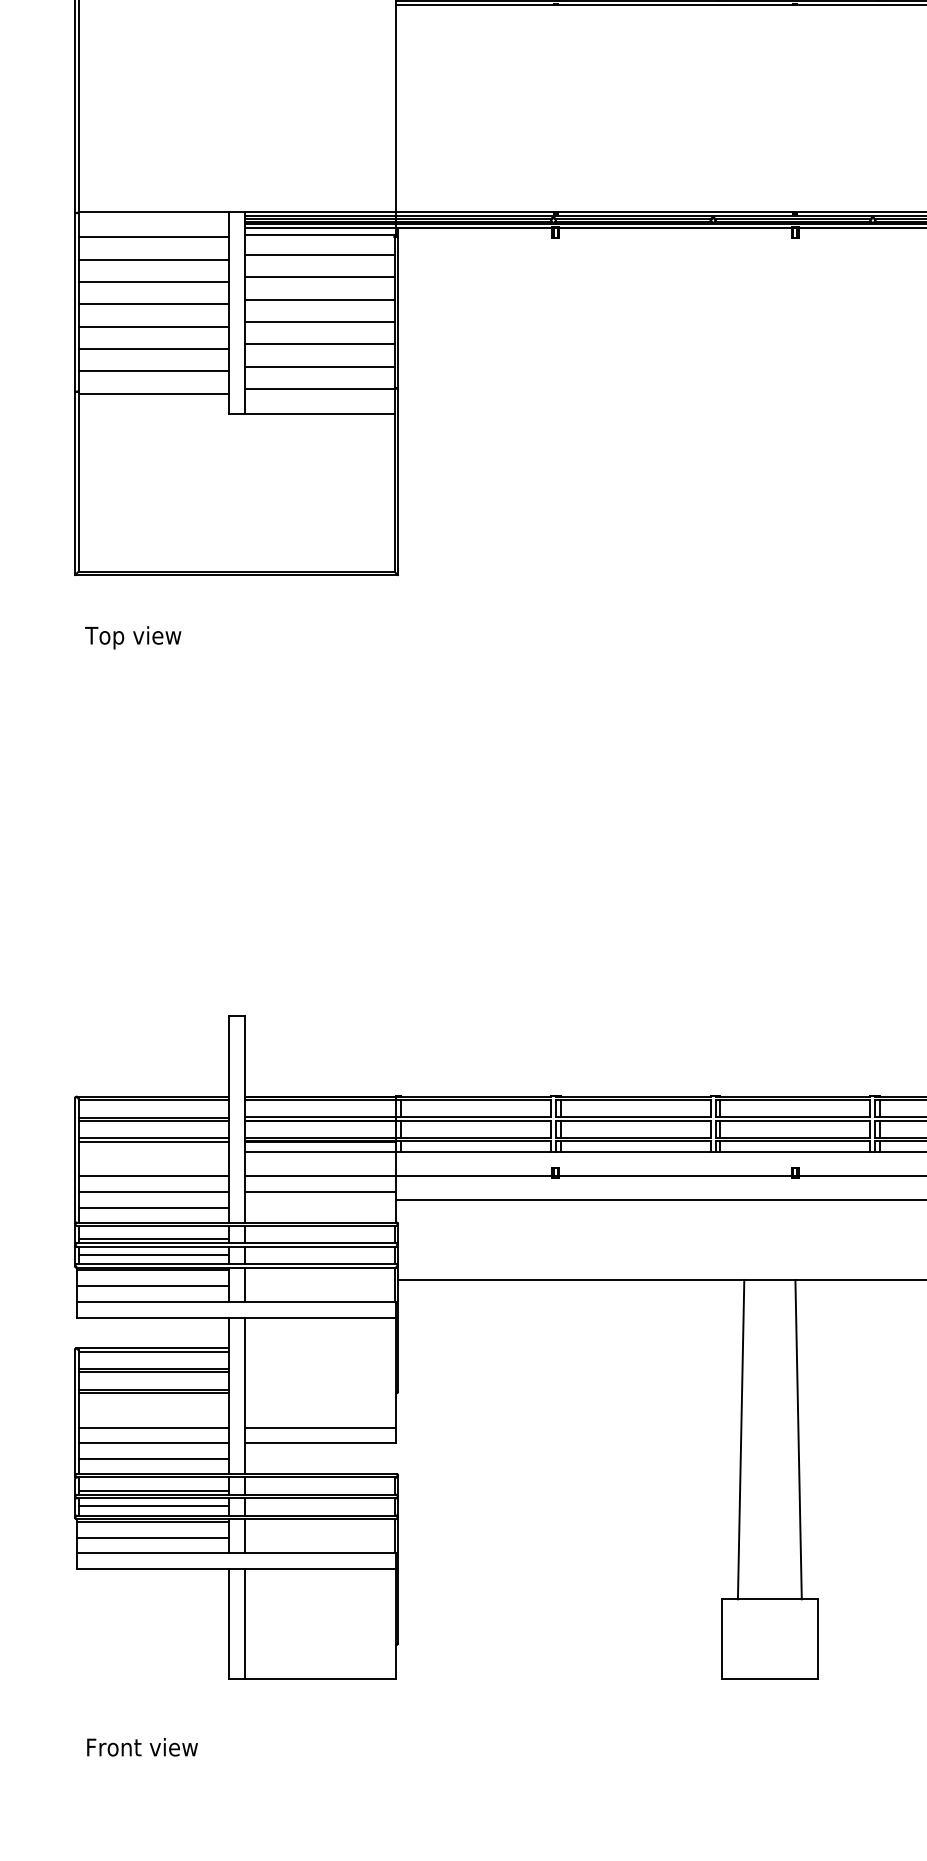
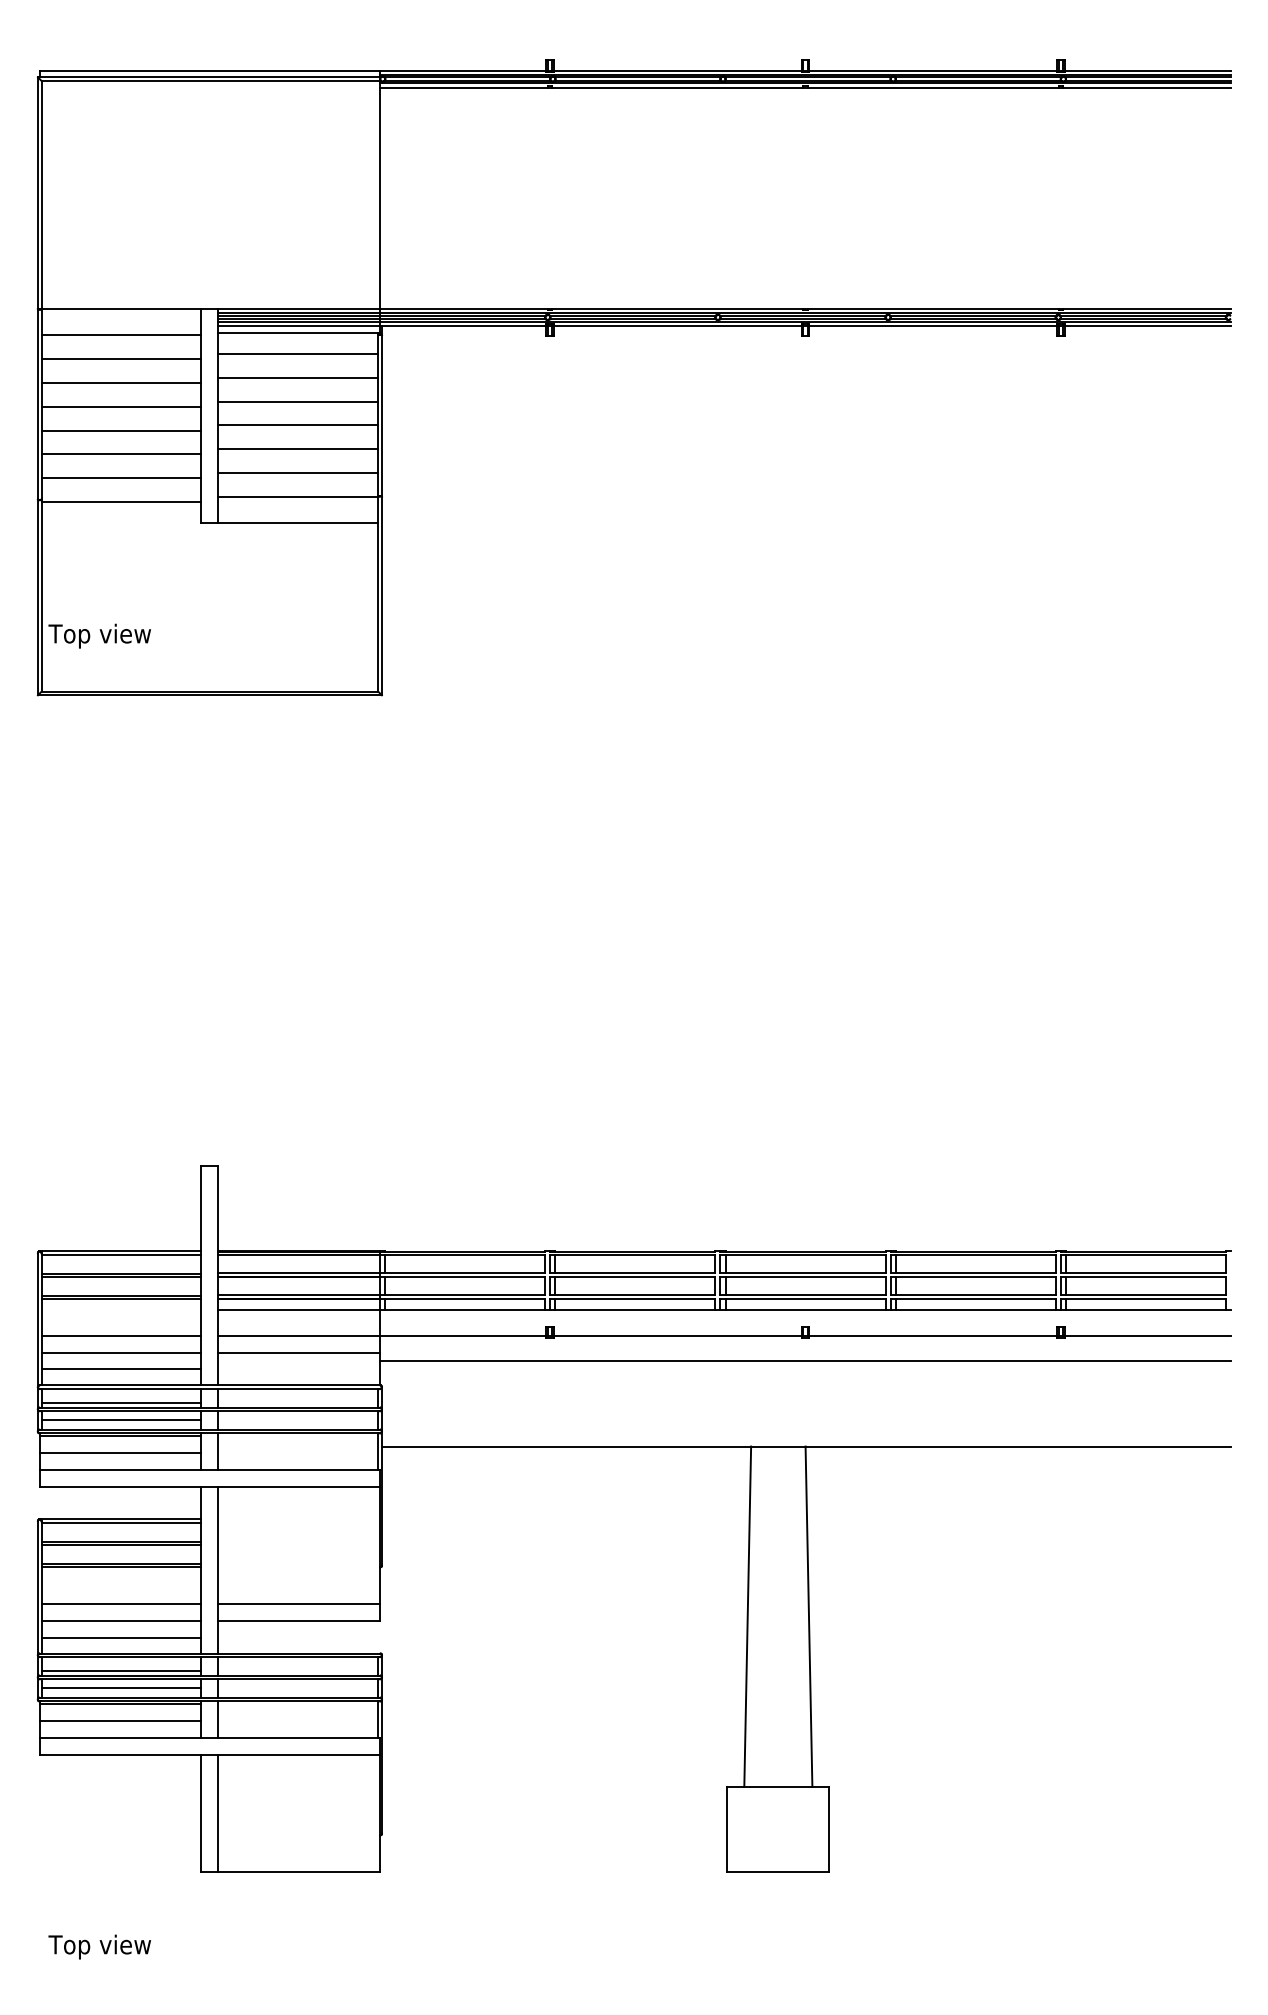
text: (132, 637) -> (99, 635), moved
text: (141, 1749) -> (108, 1946), Front view -> Top view

